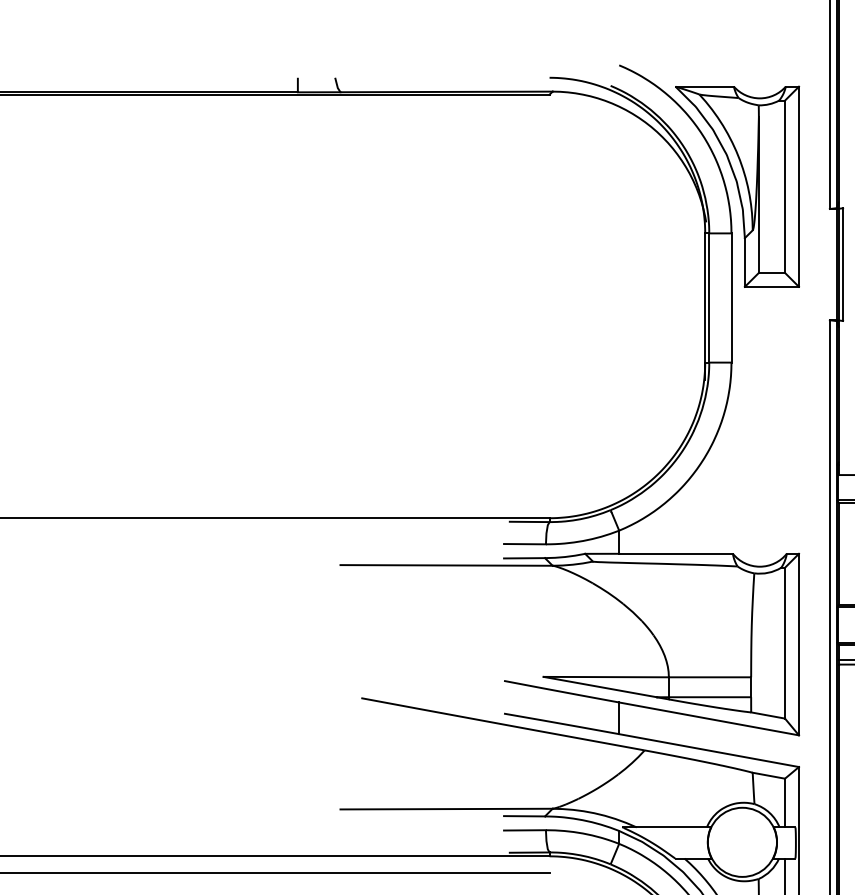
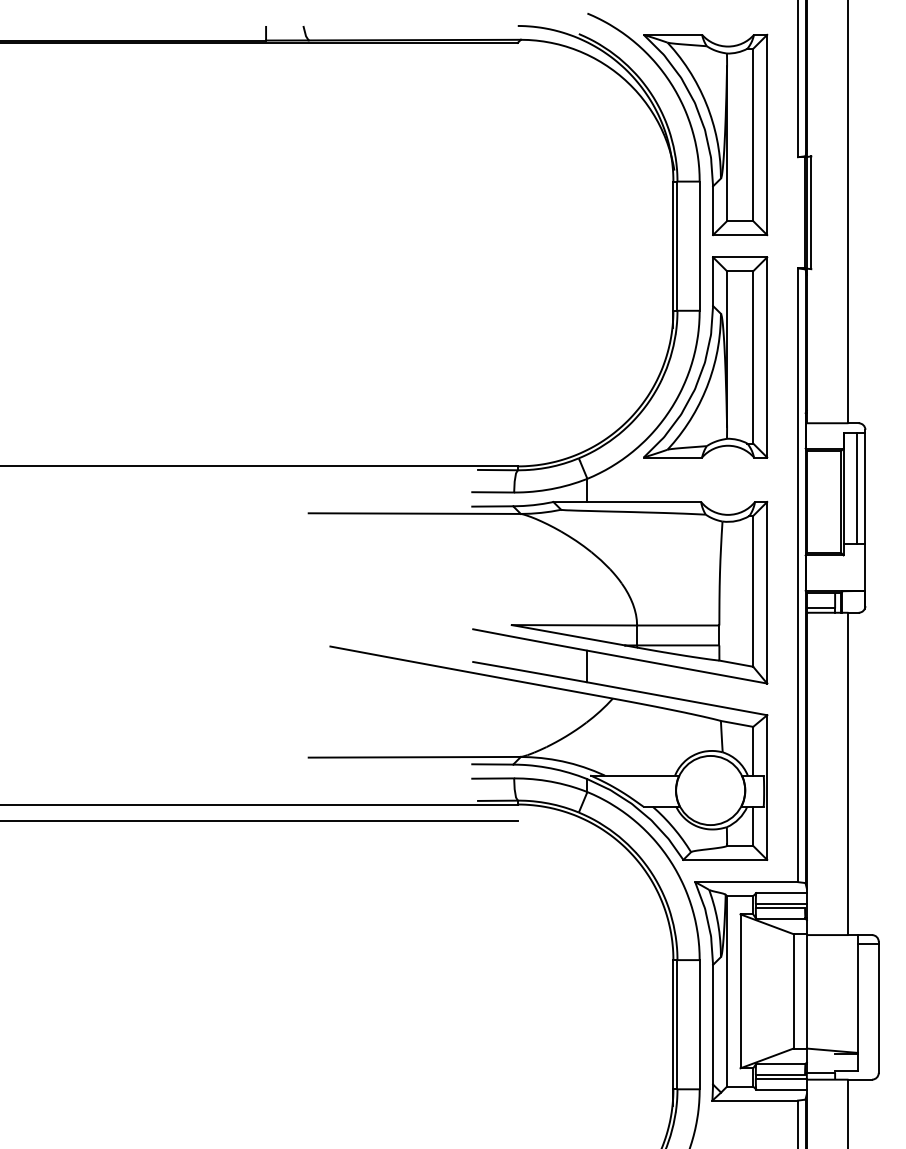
part: (737, 409) -> (705, 357), added

